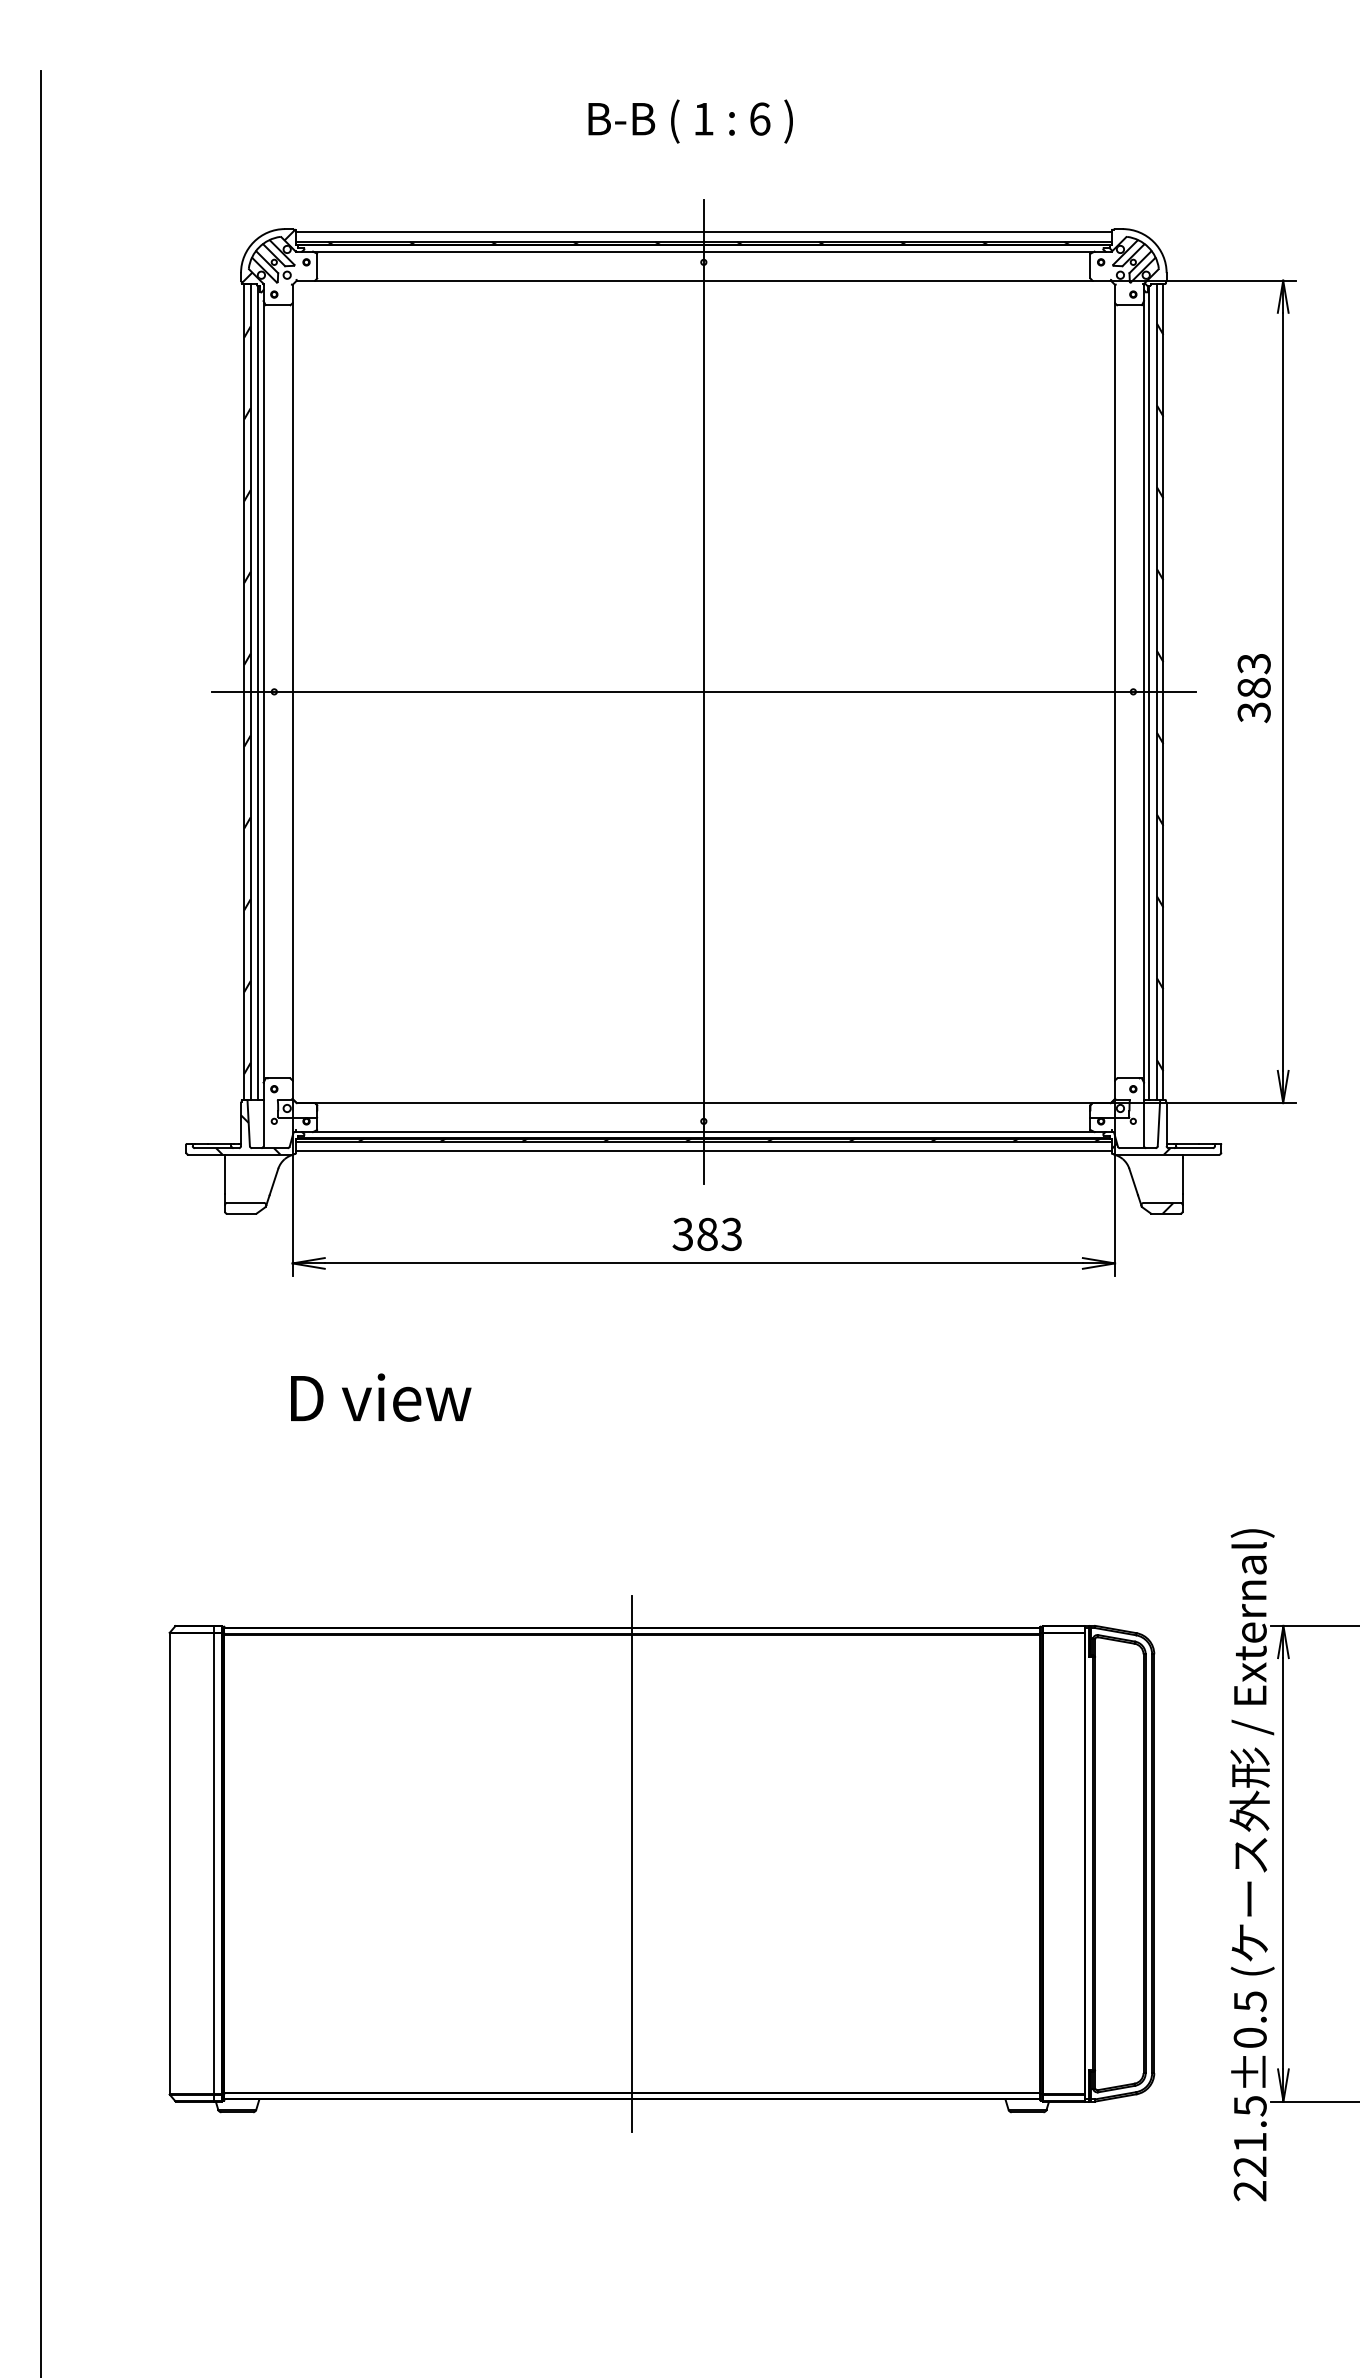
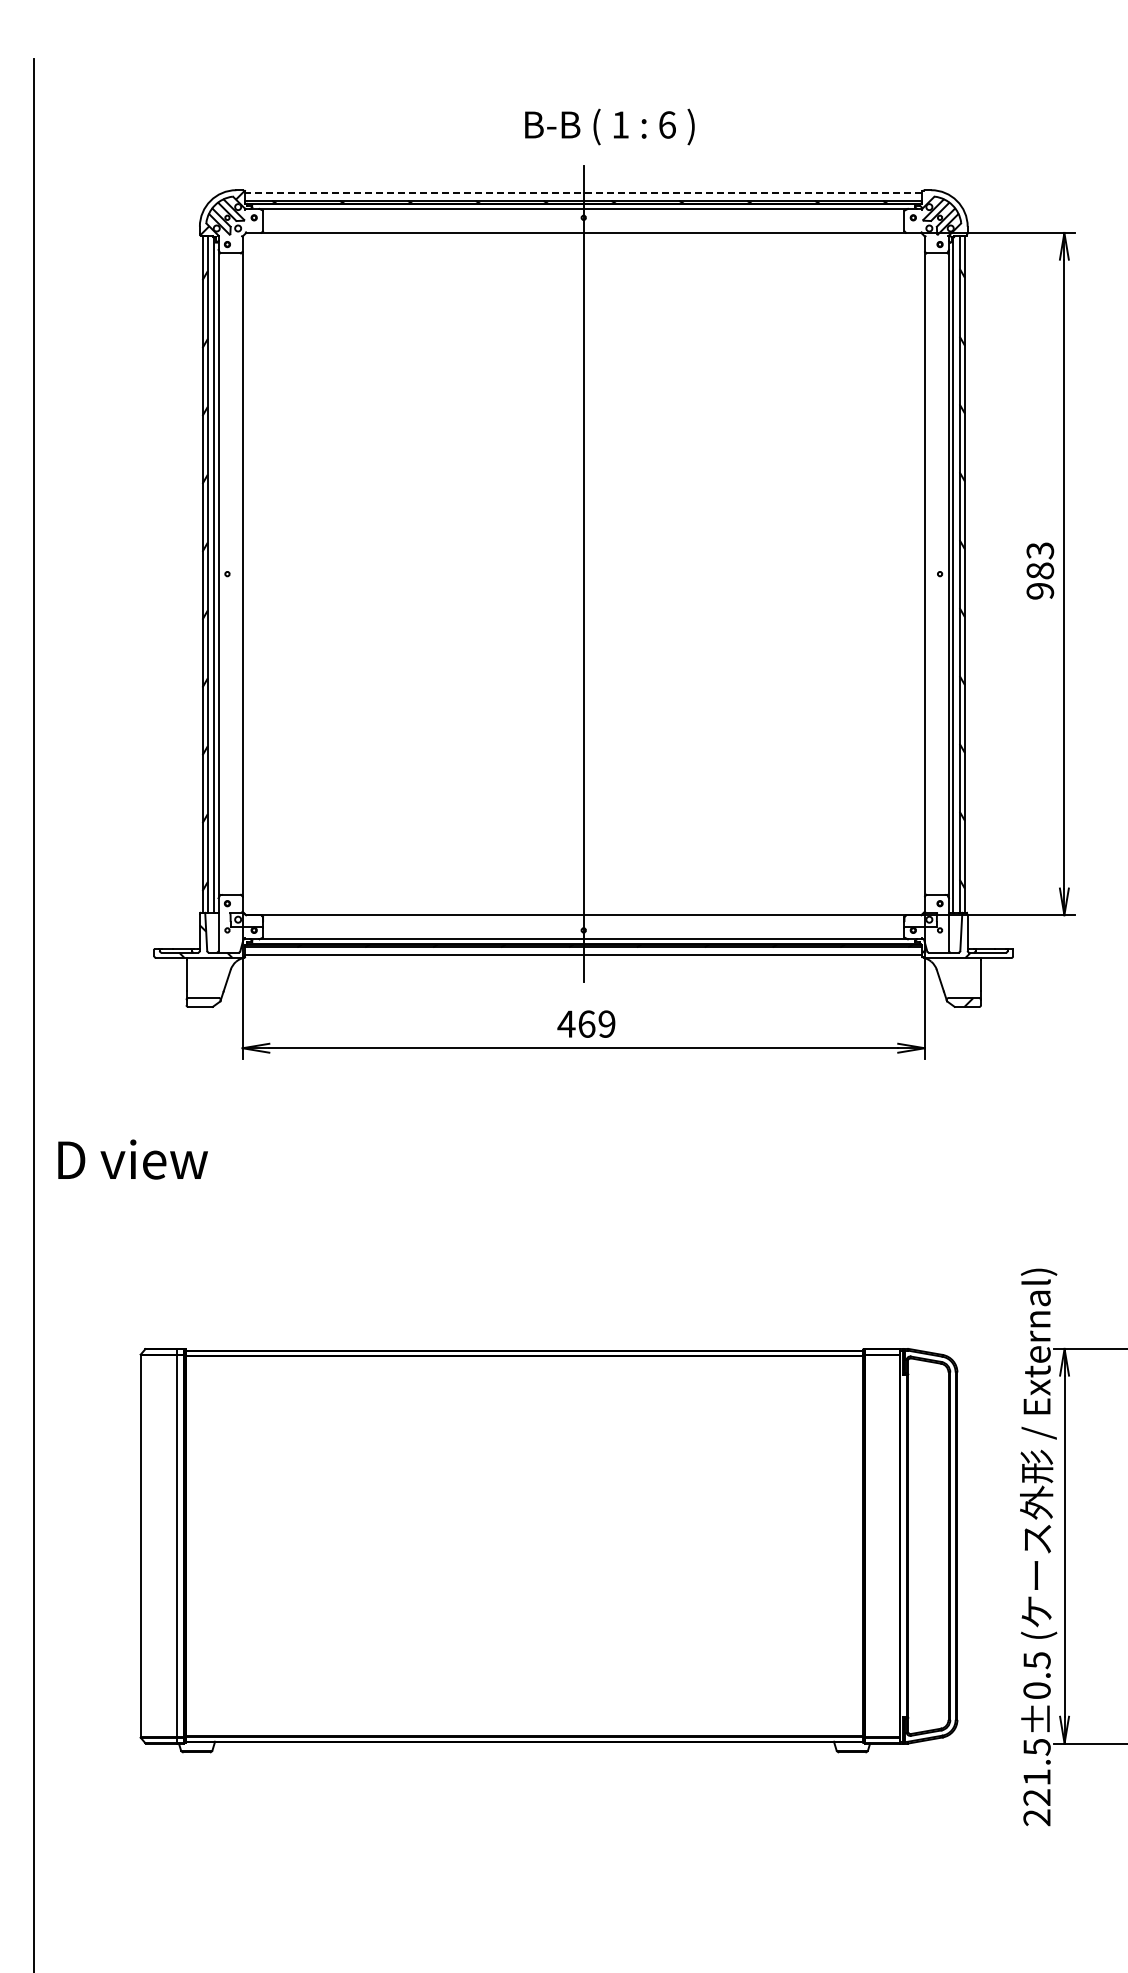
text: (690, 120) -> (609, 126), moved
line: (703, 231) -> (583, 192), solid -> dashed
line: (703, 692) -> (583, 574), removed
text: (1254, 712) -> (1040, 591), 383 -> 983
text: (707, 1233) -> (586, 1023), 383 -> 469
text: (380, 1397) -> (132, 1159), moved
line: (632, 1862) -> (524, 1545), removed

